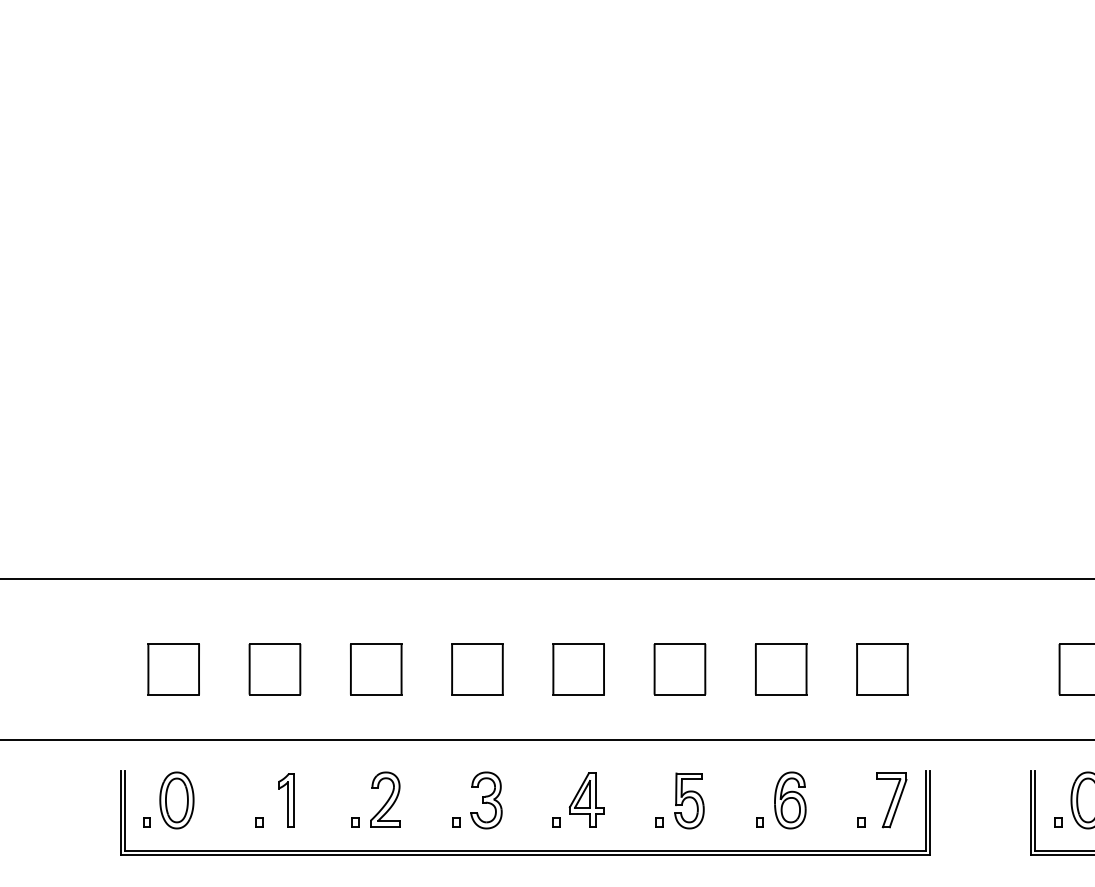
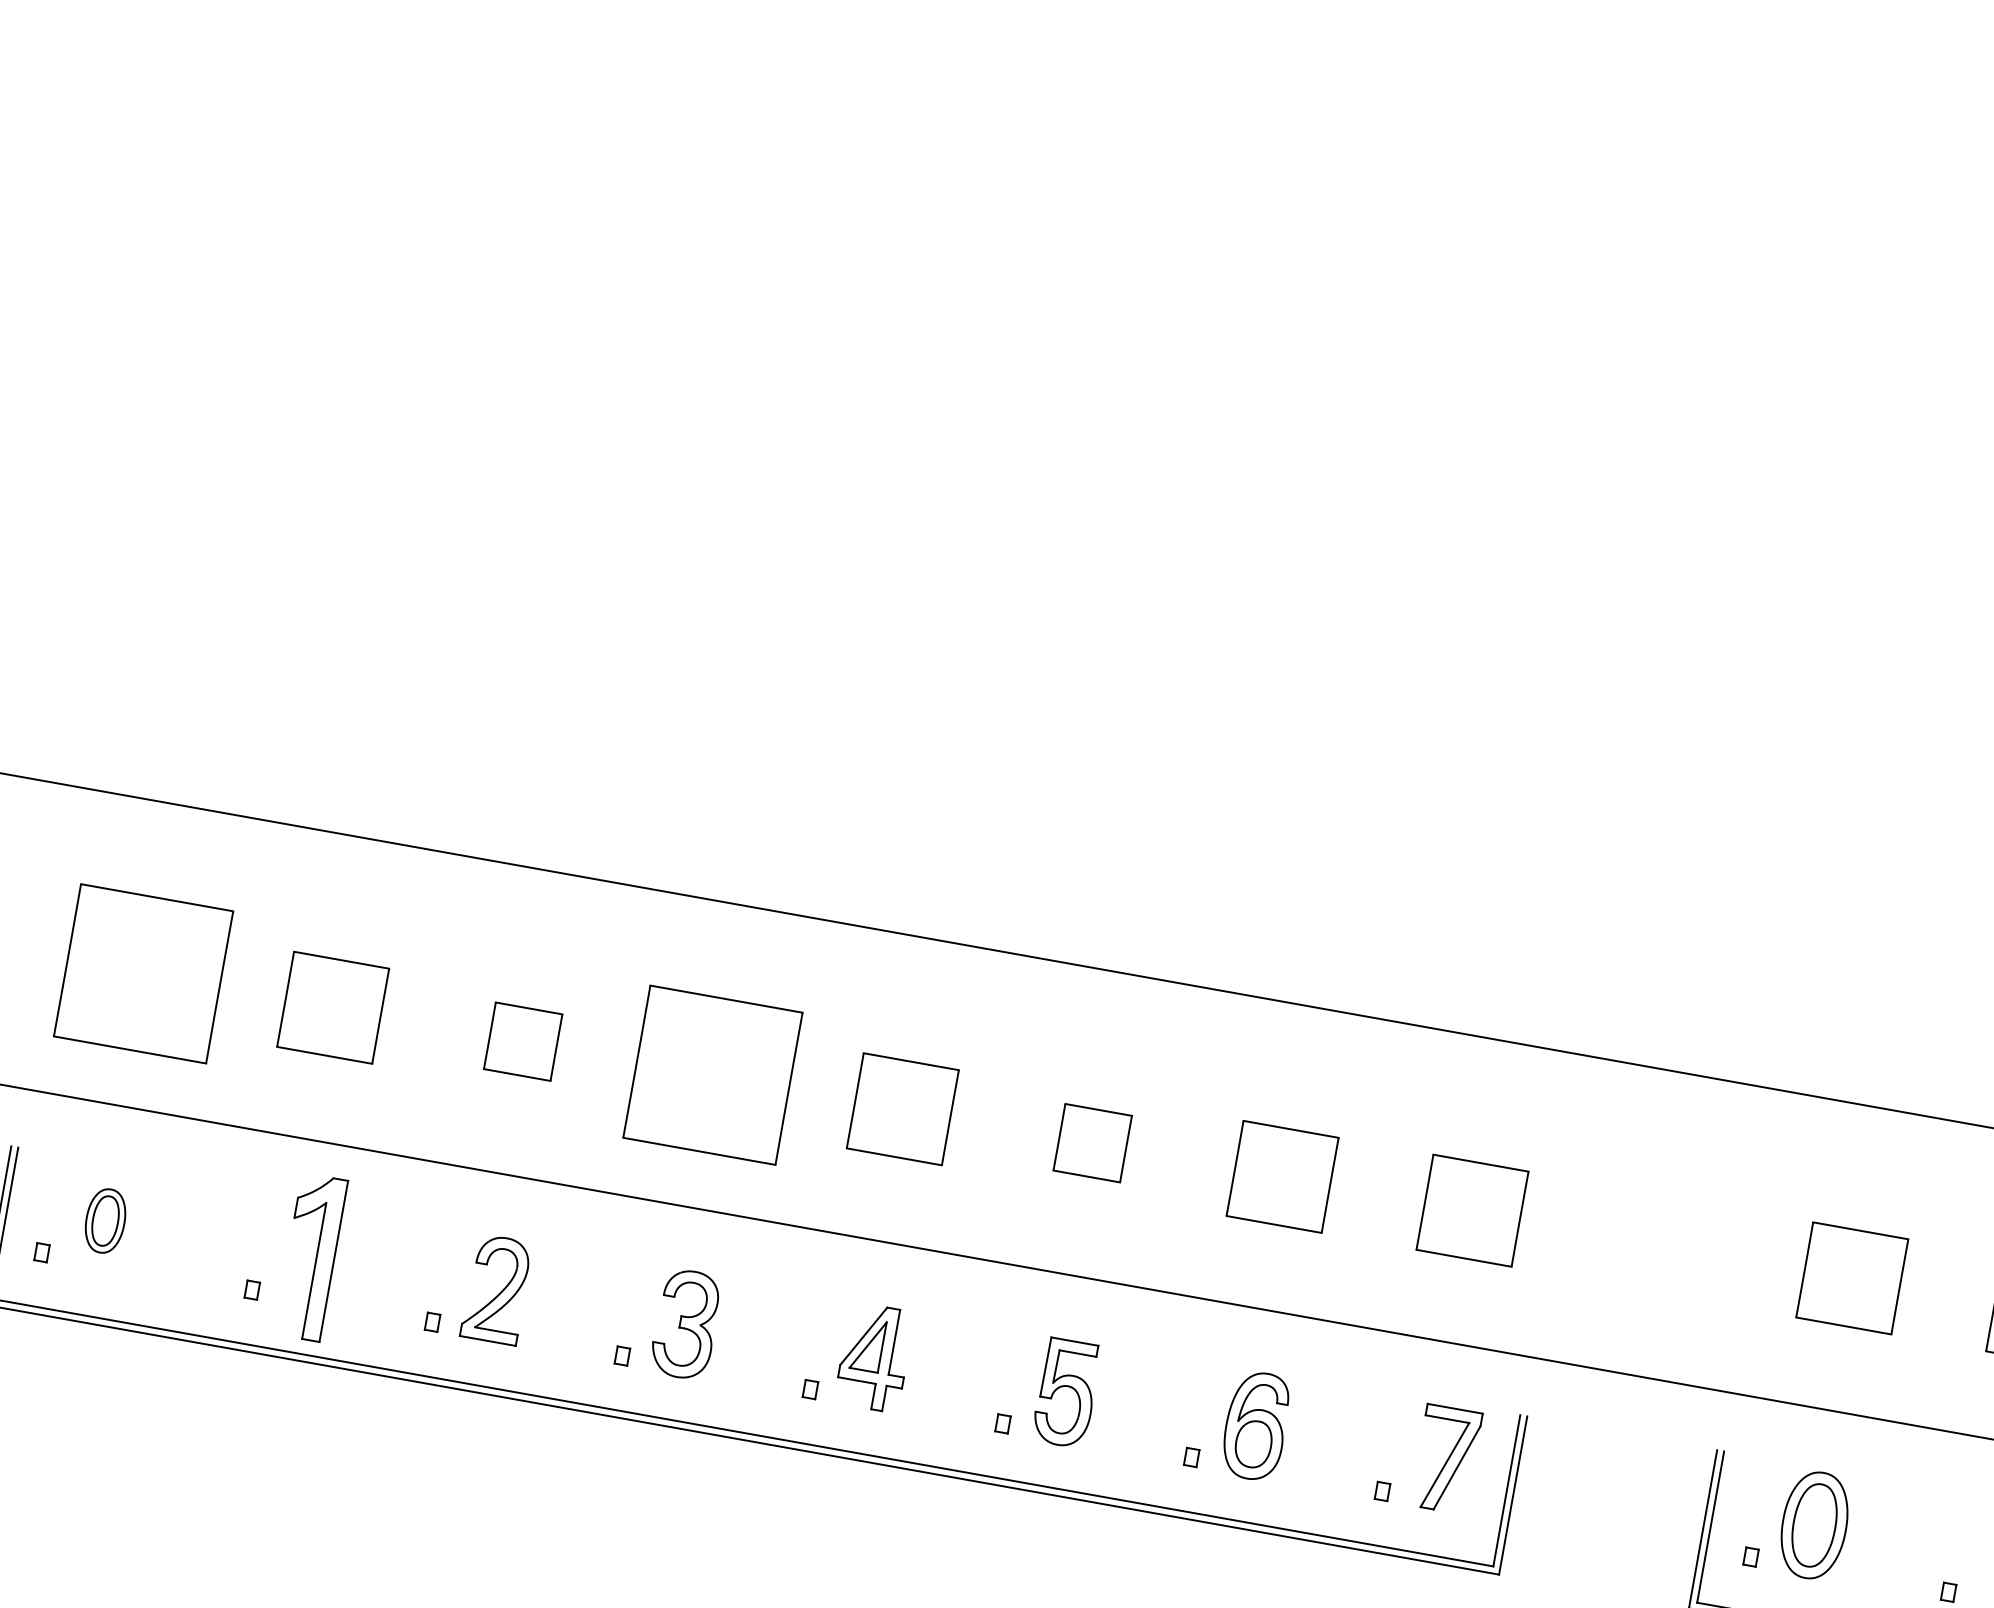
part: (173, 669) -> (142, 974), size x1.6
part: (376, 669) -> (523, 1042), size x0.7
part: (477, 669) -> (712, 1075), size x1.6
part: (679, 669) -> (1091, 1143), size x0.7
part: (176, 800) -> (104, 1220), size x0.6
part: (286, 800) -> (310, 1257), size x1.6

